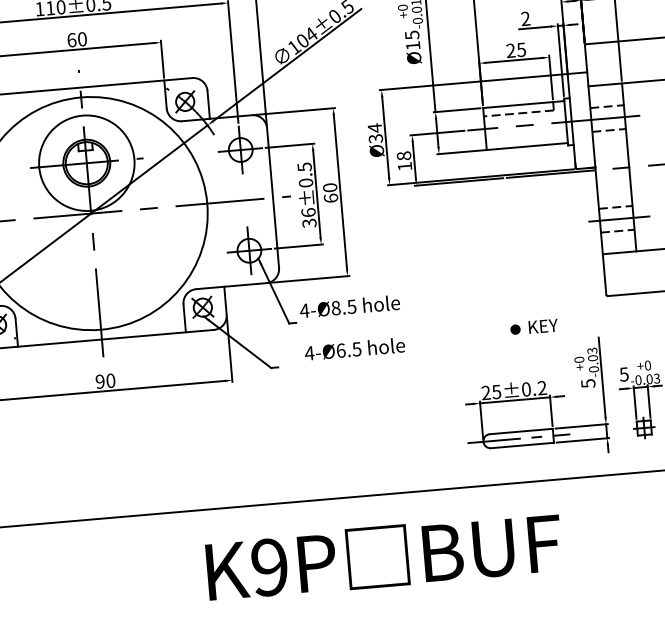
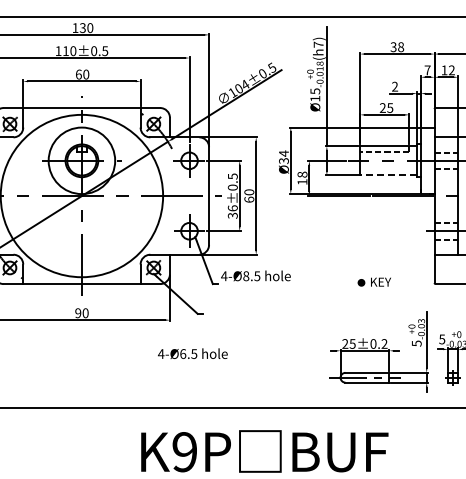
line: (527, 146) -> (388, 175), solid -> dashed
part: (532, 326) -> (373, 281), moved
text: (354, 348) -> (192, 353), moved

